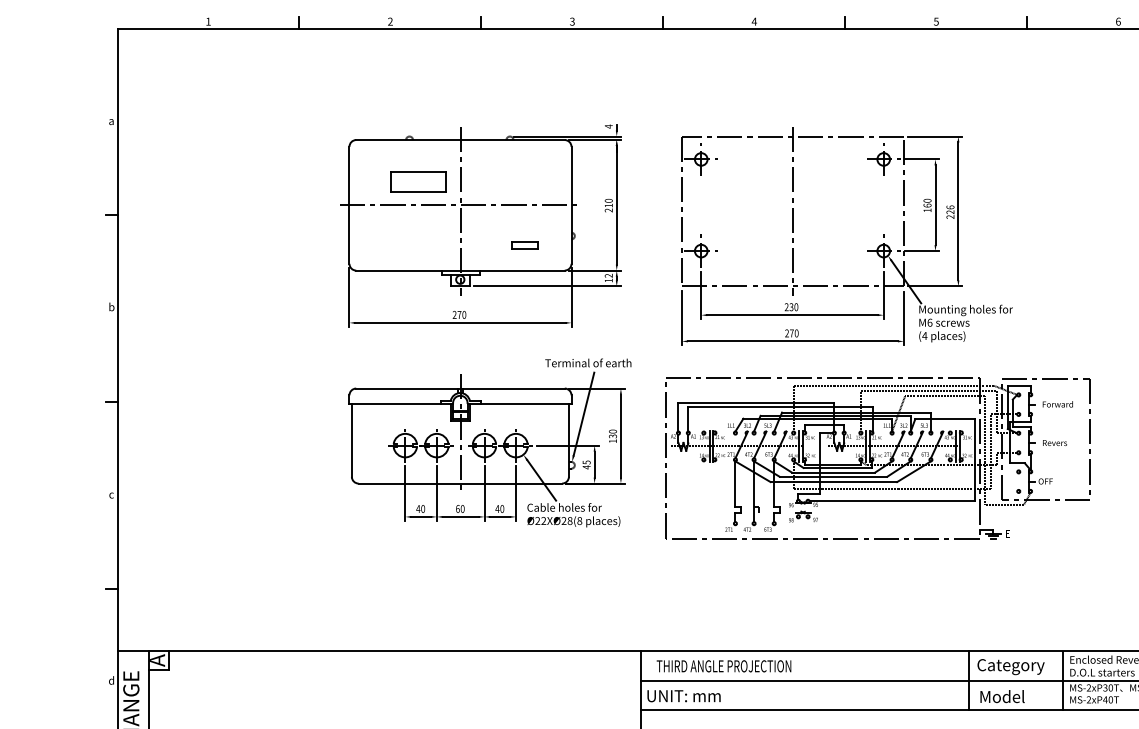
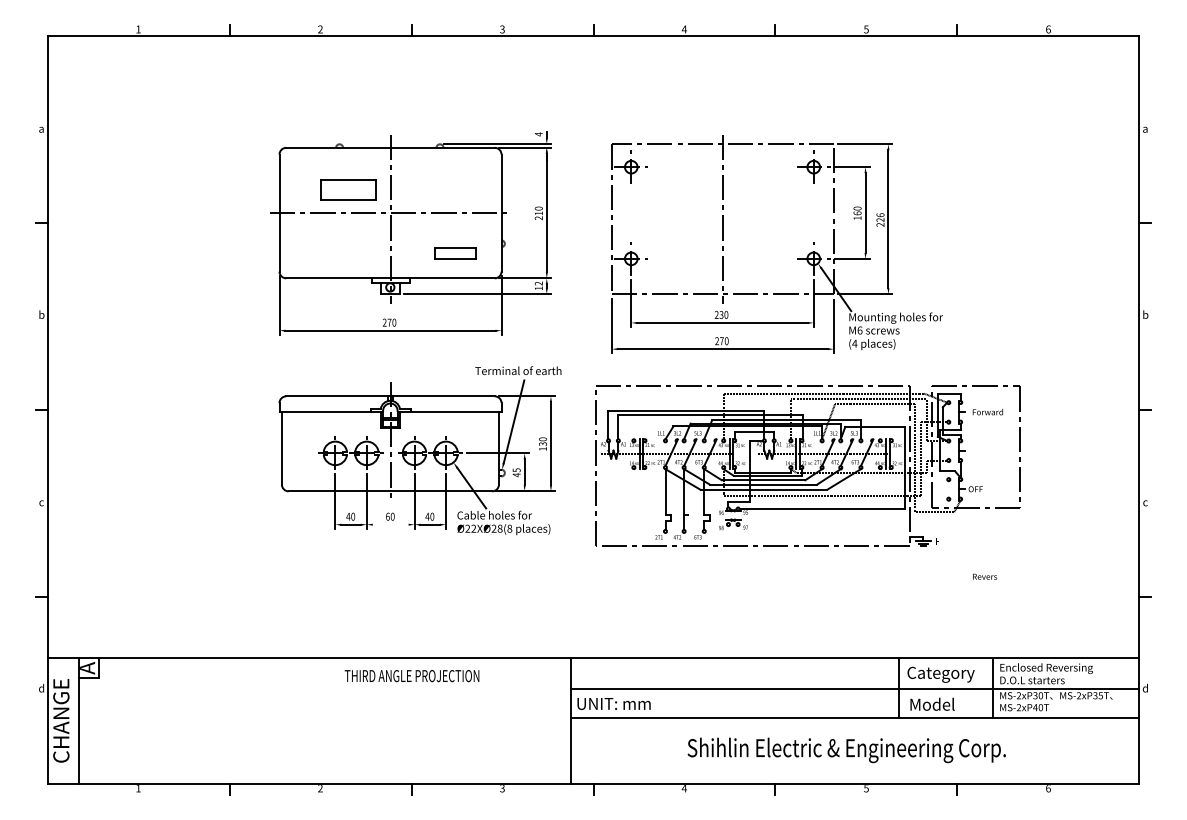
part: (524, 245) -> (454, 253), size x1.6
text: (1055, 442) -> (985, 576), moved
line: (460, 516) -> (390, 524), removed
text: (723, 666) -> (411, 676), moved

